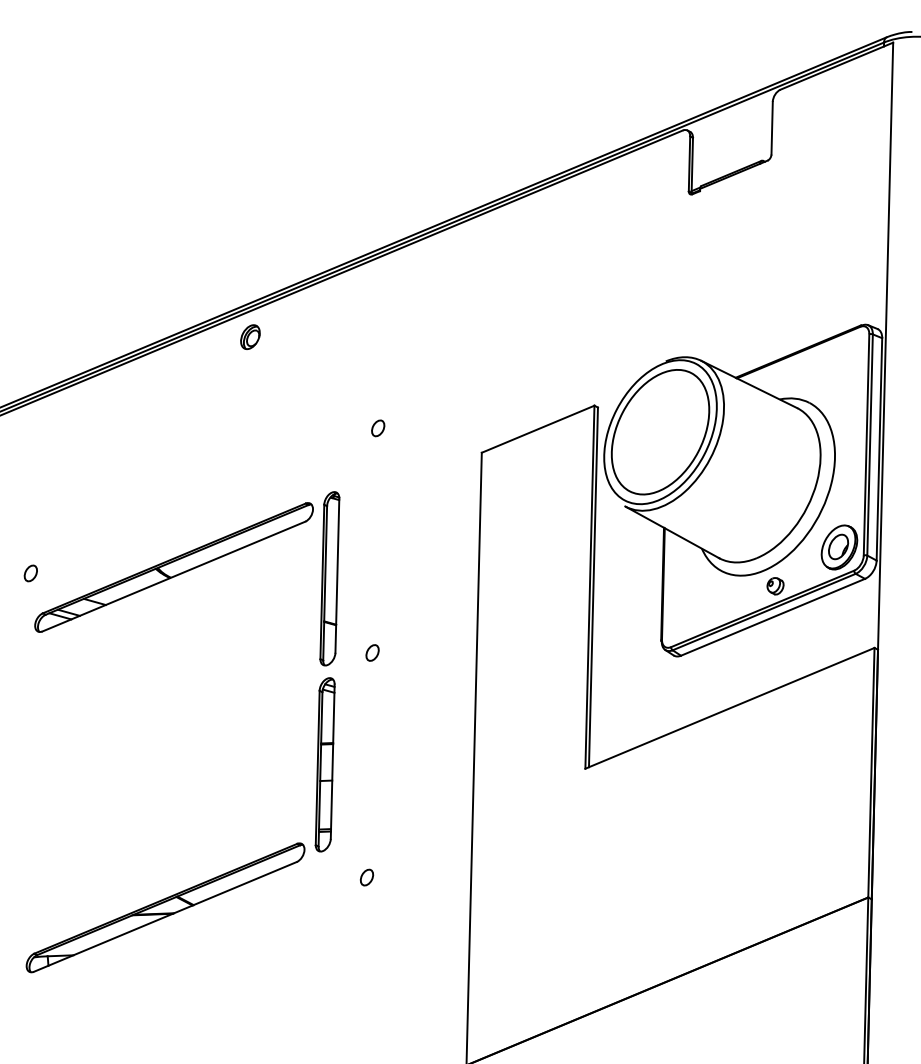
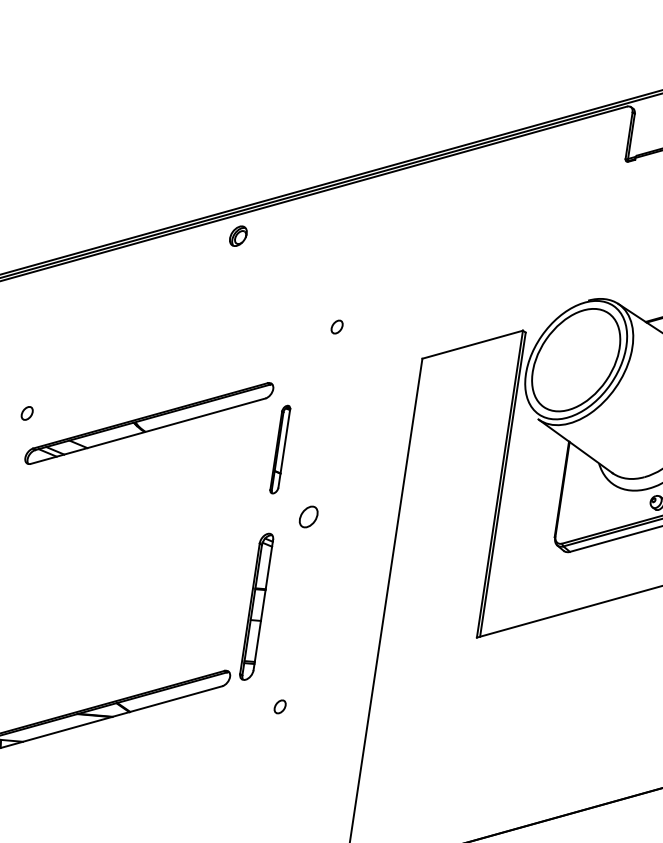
part: (329, 578) -> (279, 449), size x0.6
part: (372, 652) -> (308, 516), size x1.6

